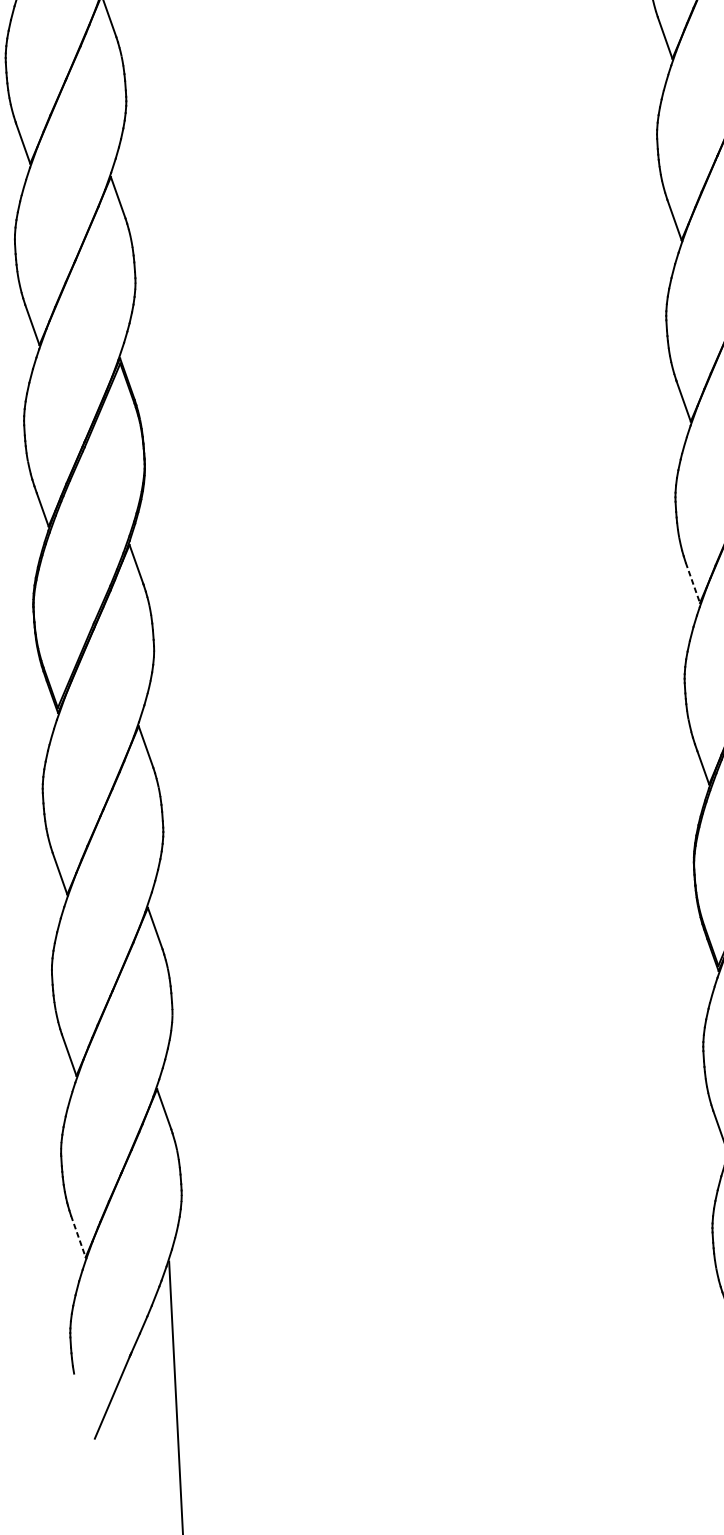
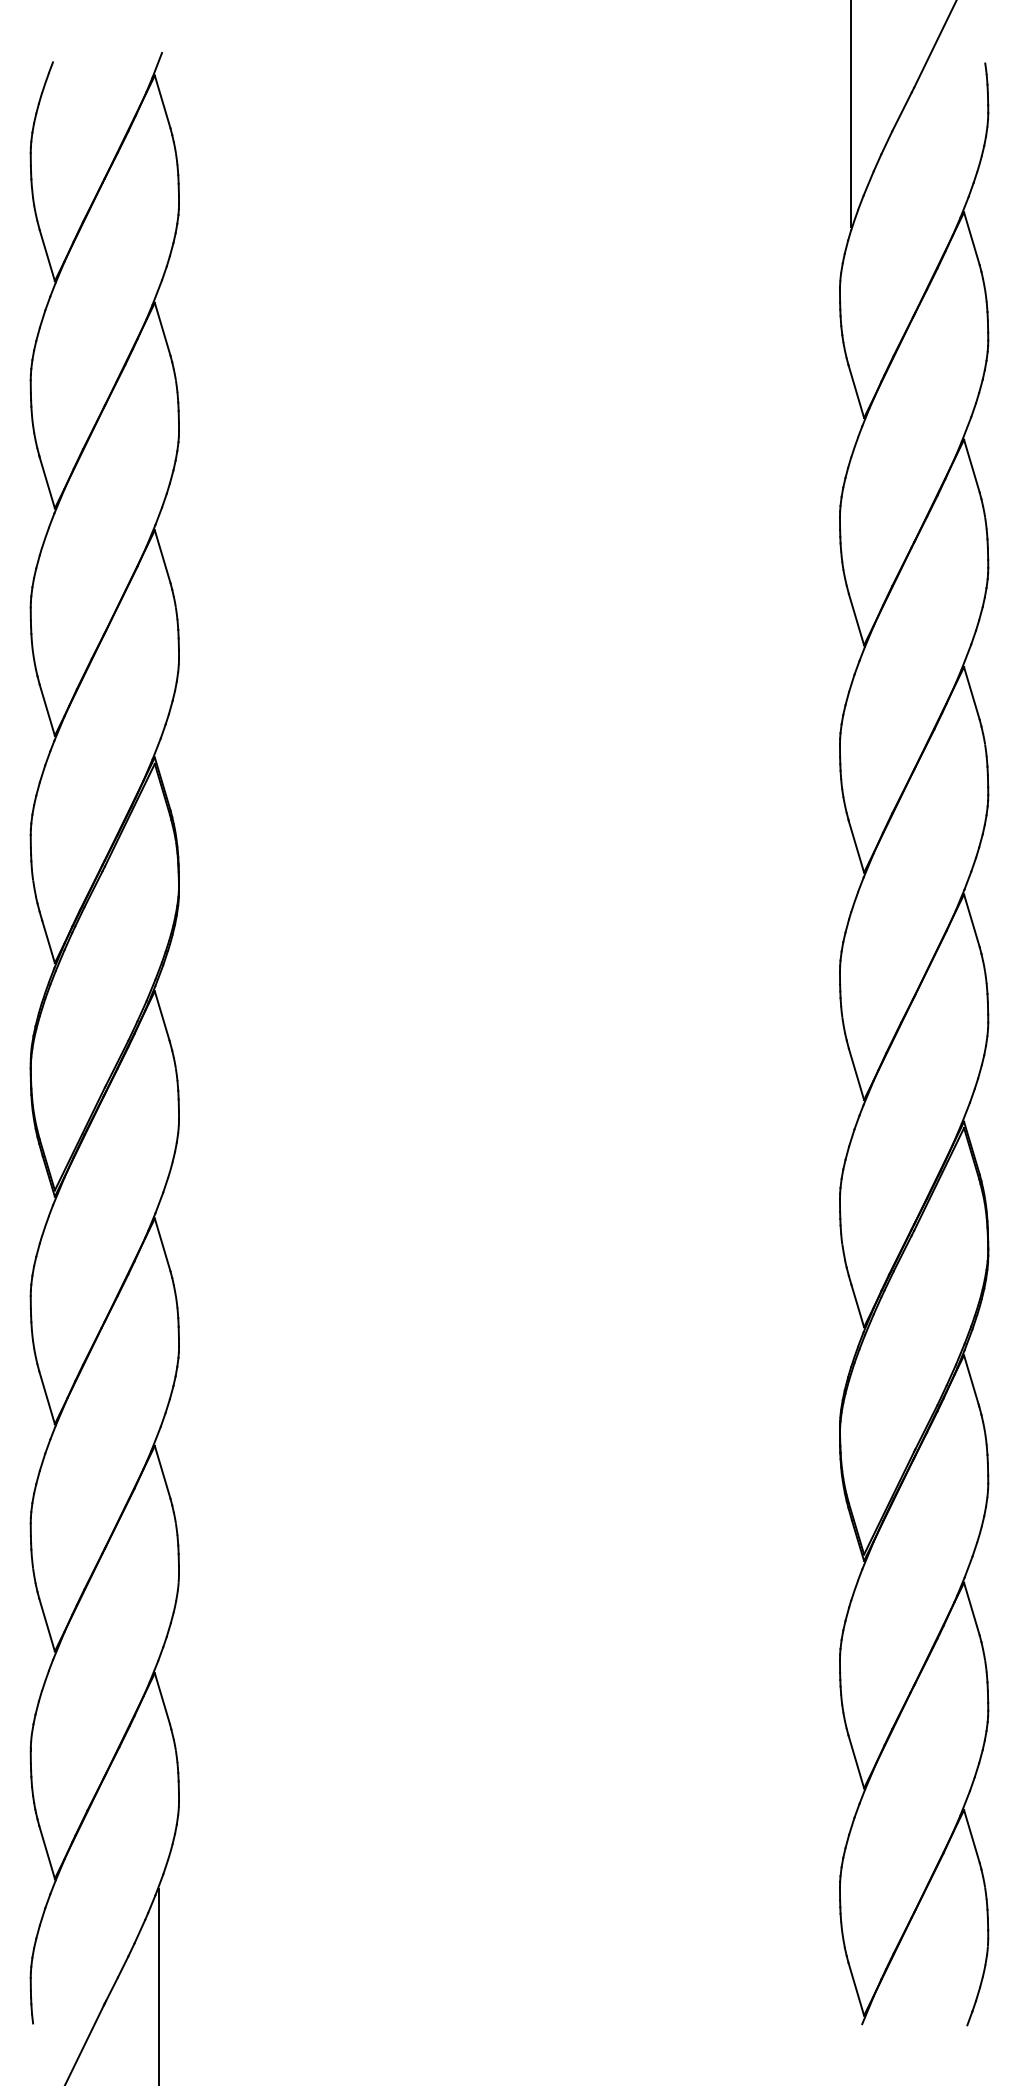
line: (692, 583) -> (856, 1074), dashed -> solid
line: (78, 1236) -> (47, 1852), dashed -> solid

